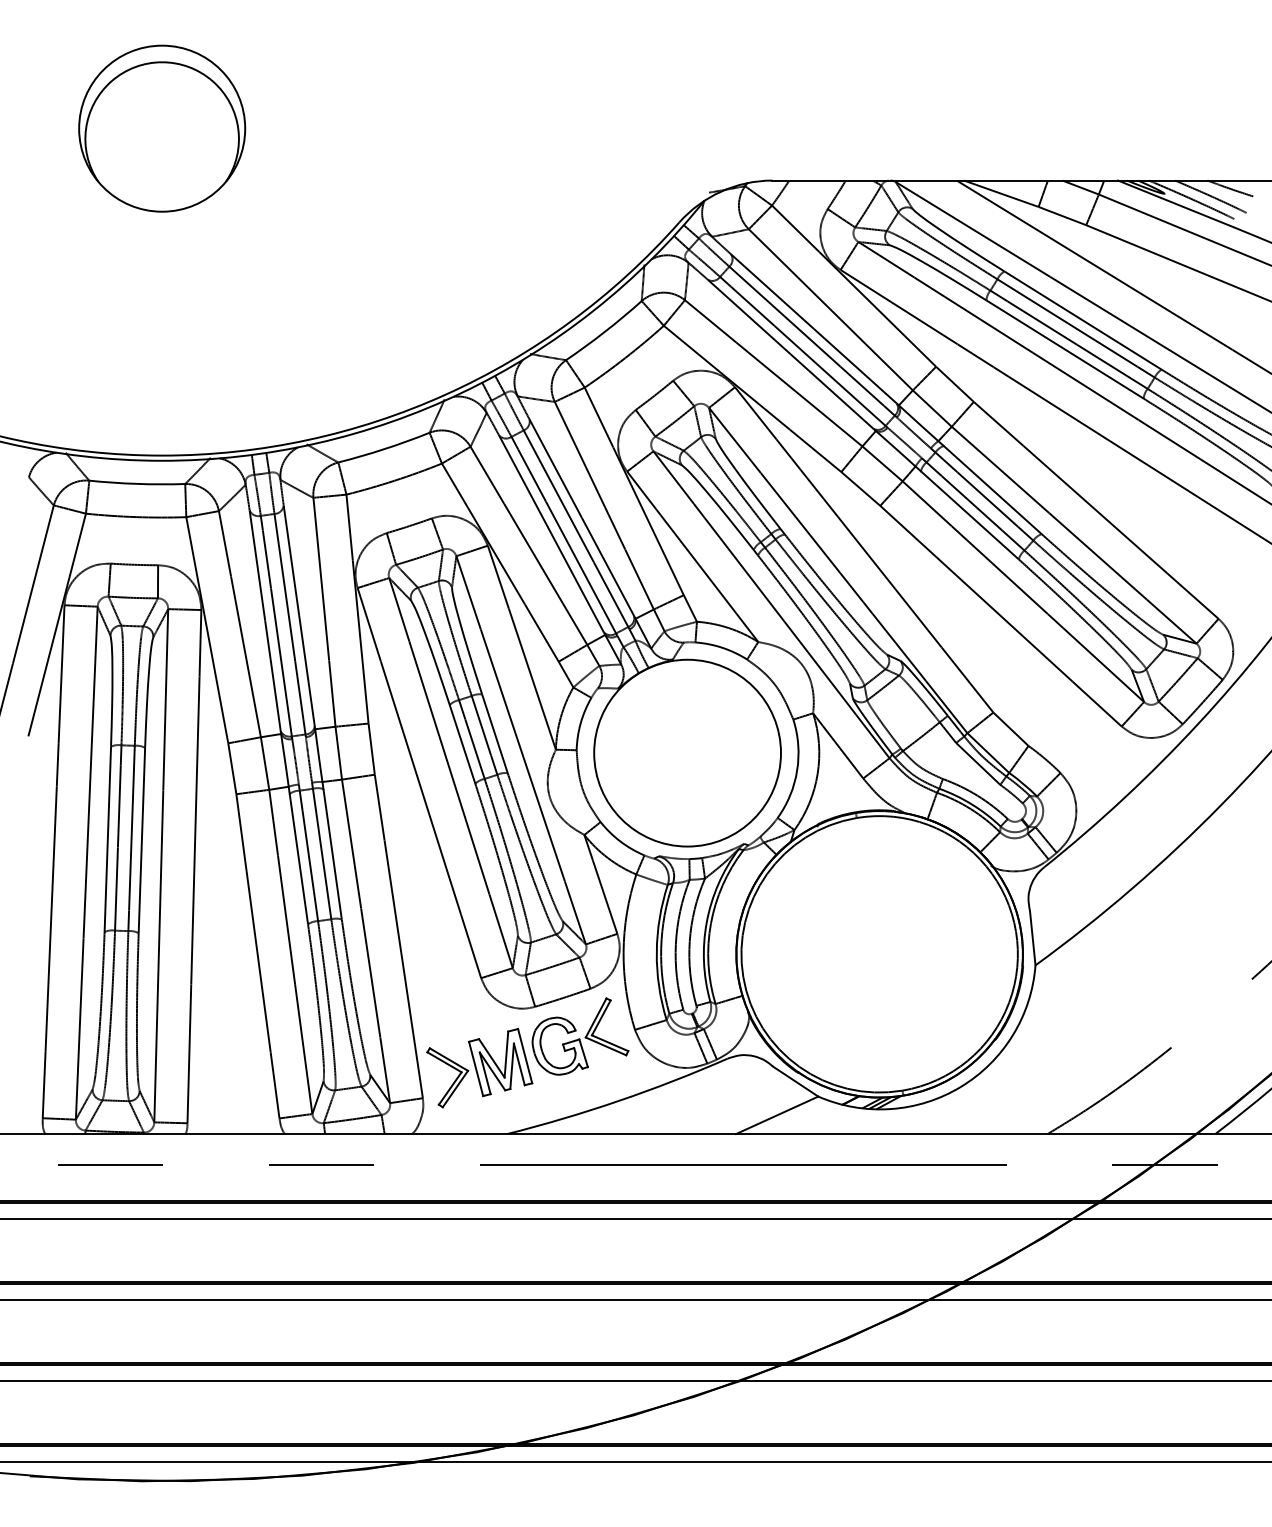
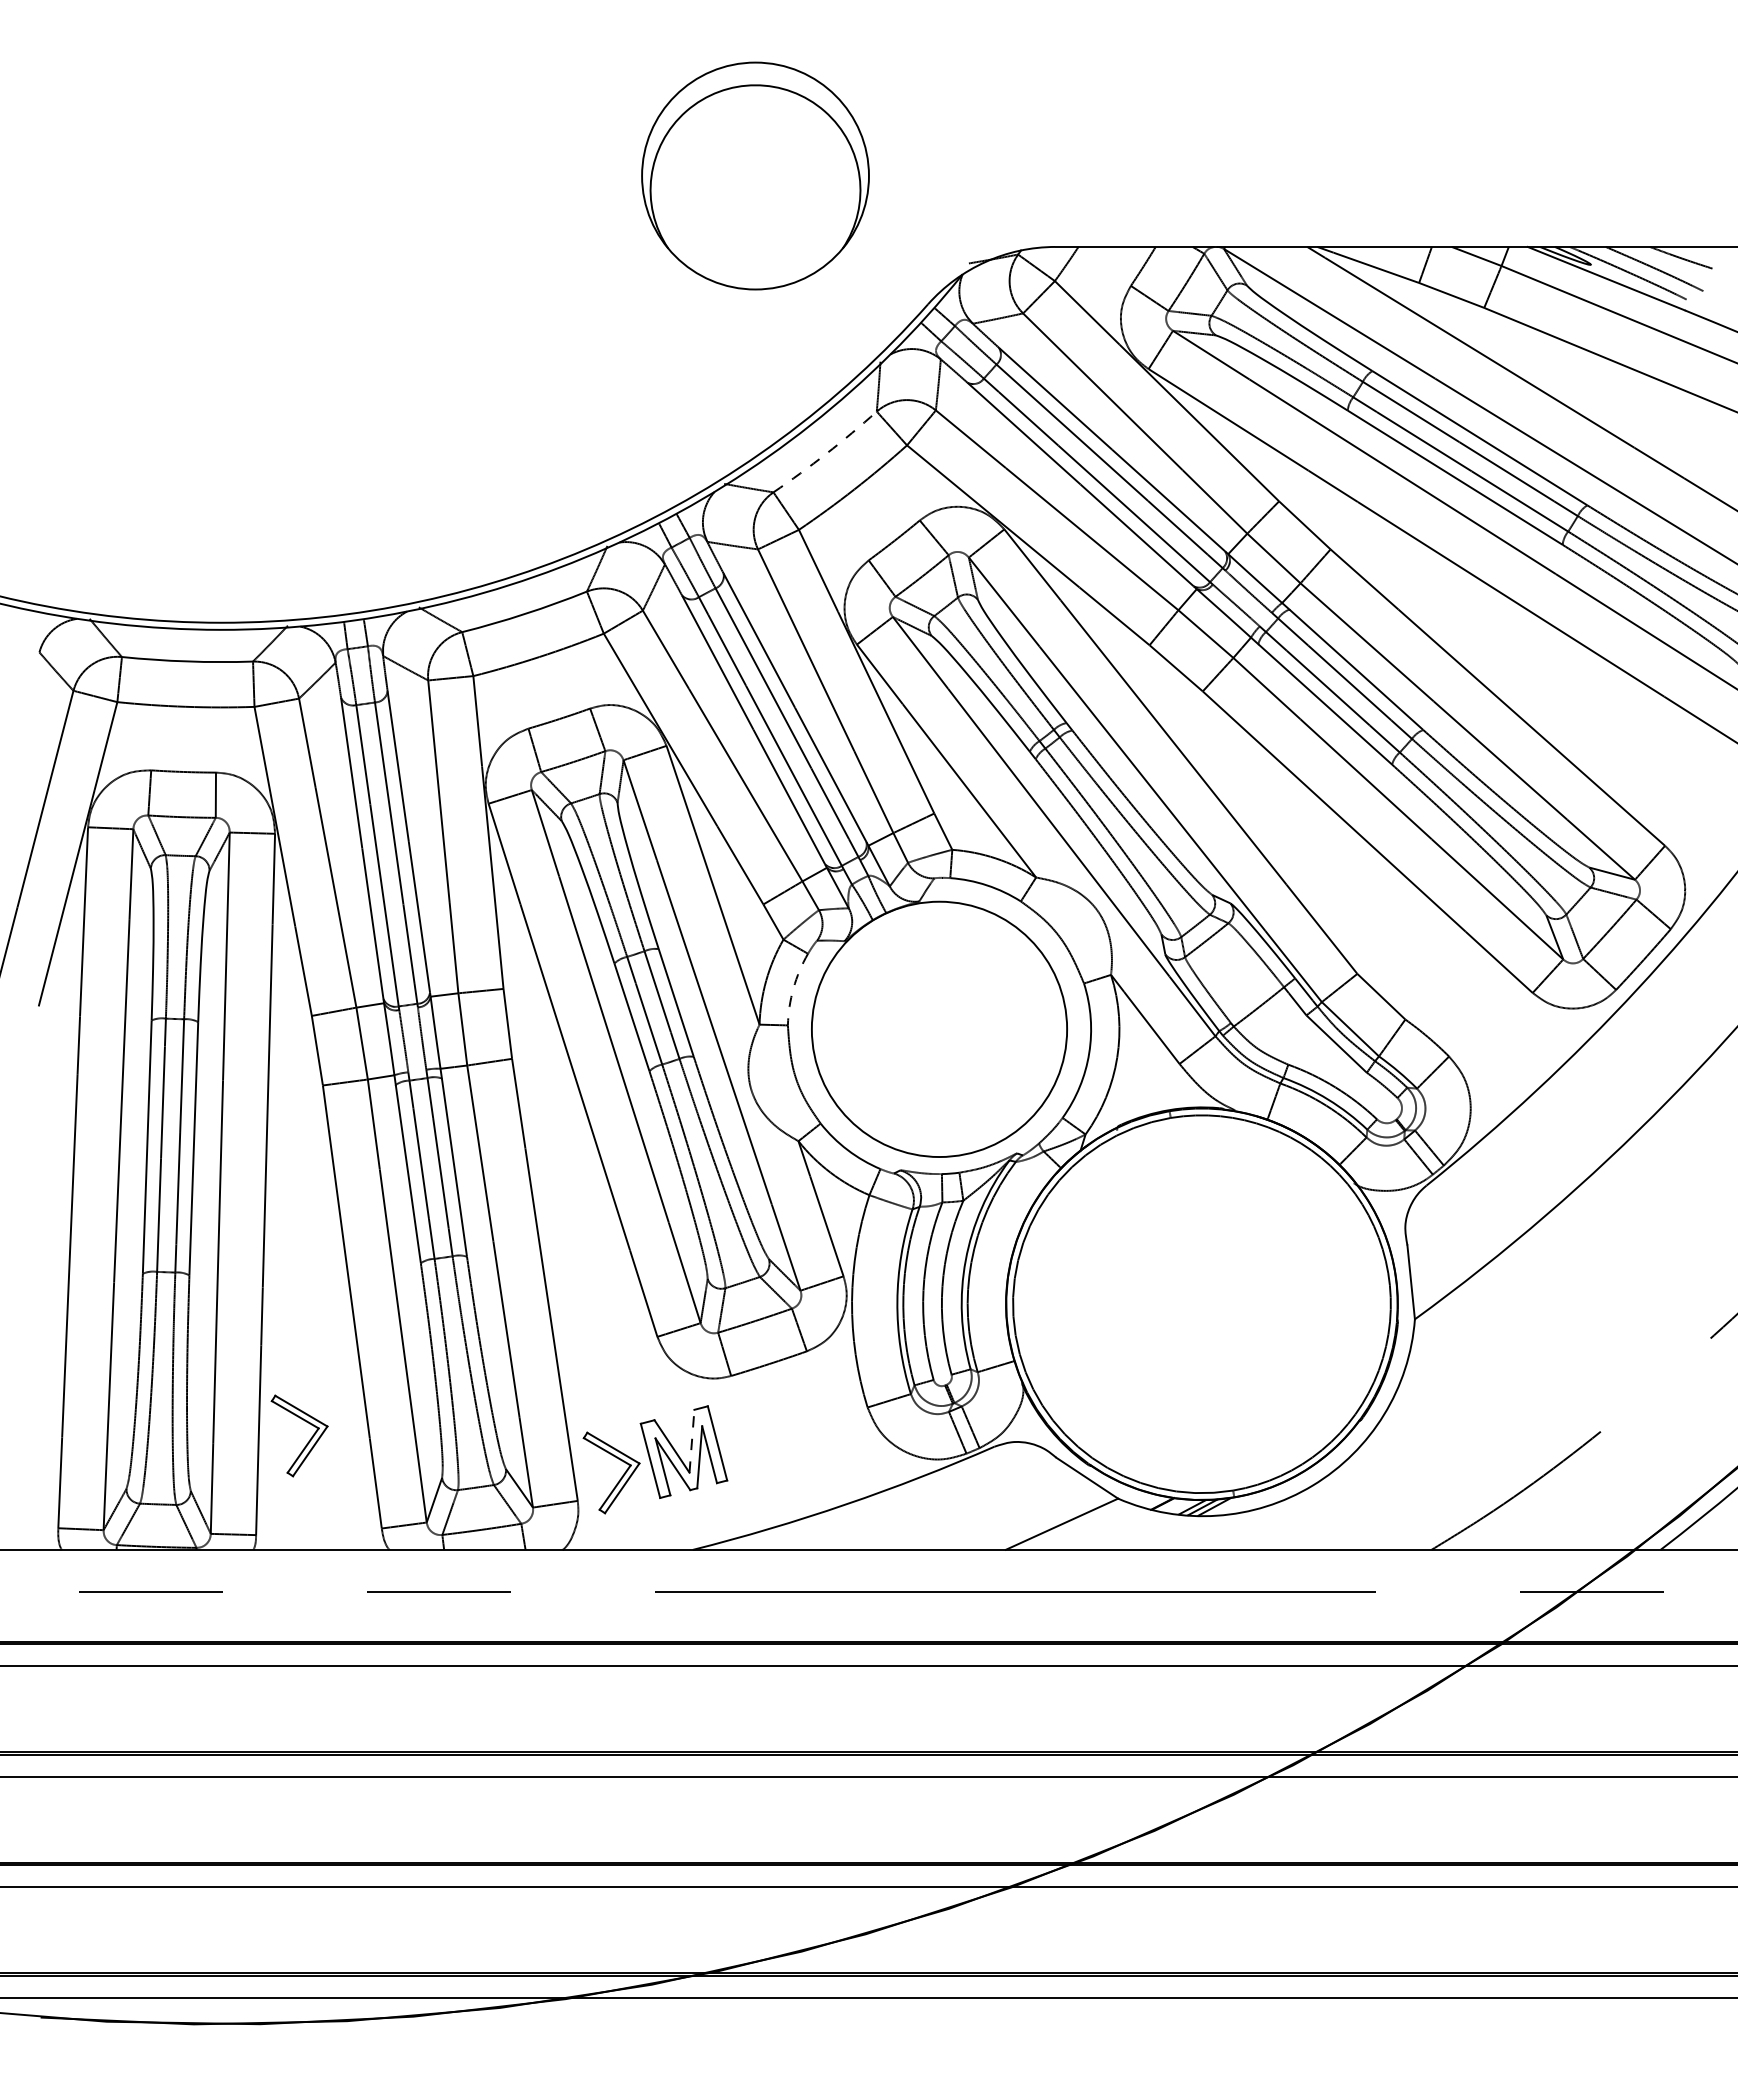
part: (162, 128) -> (755, 175), moved
arc: (604, 331) -> (826, 453), solid -> dashed
arc: (580, 723) -> (793, 988), solid -> dashed
part: (580, 1036) -> (792, 1416), removed
line: (506, 1054) -> (691, 1441), solid -> dashed
part: (225, 1055) -> (307, 1442), added

